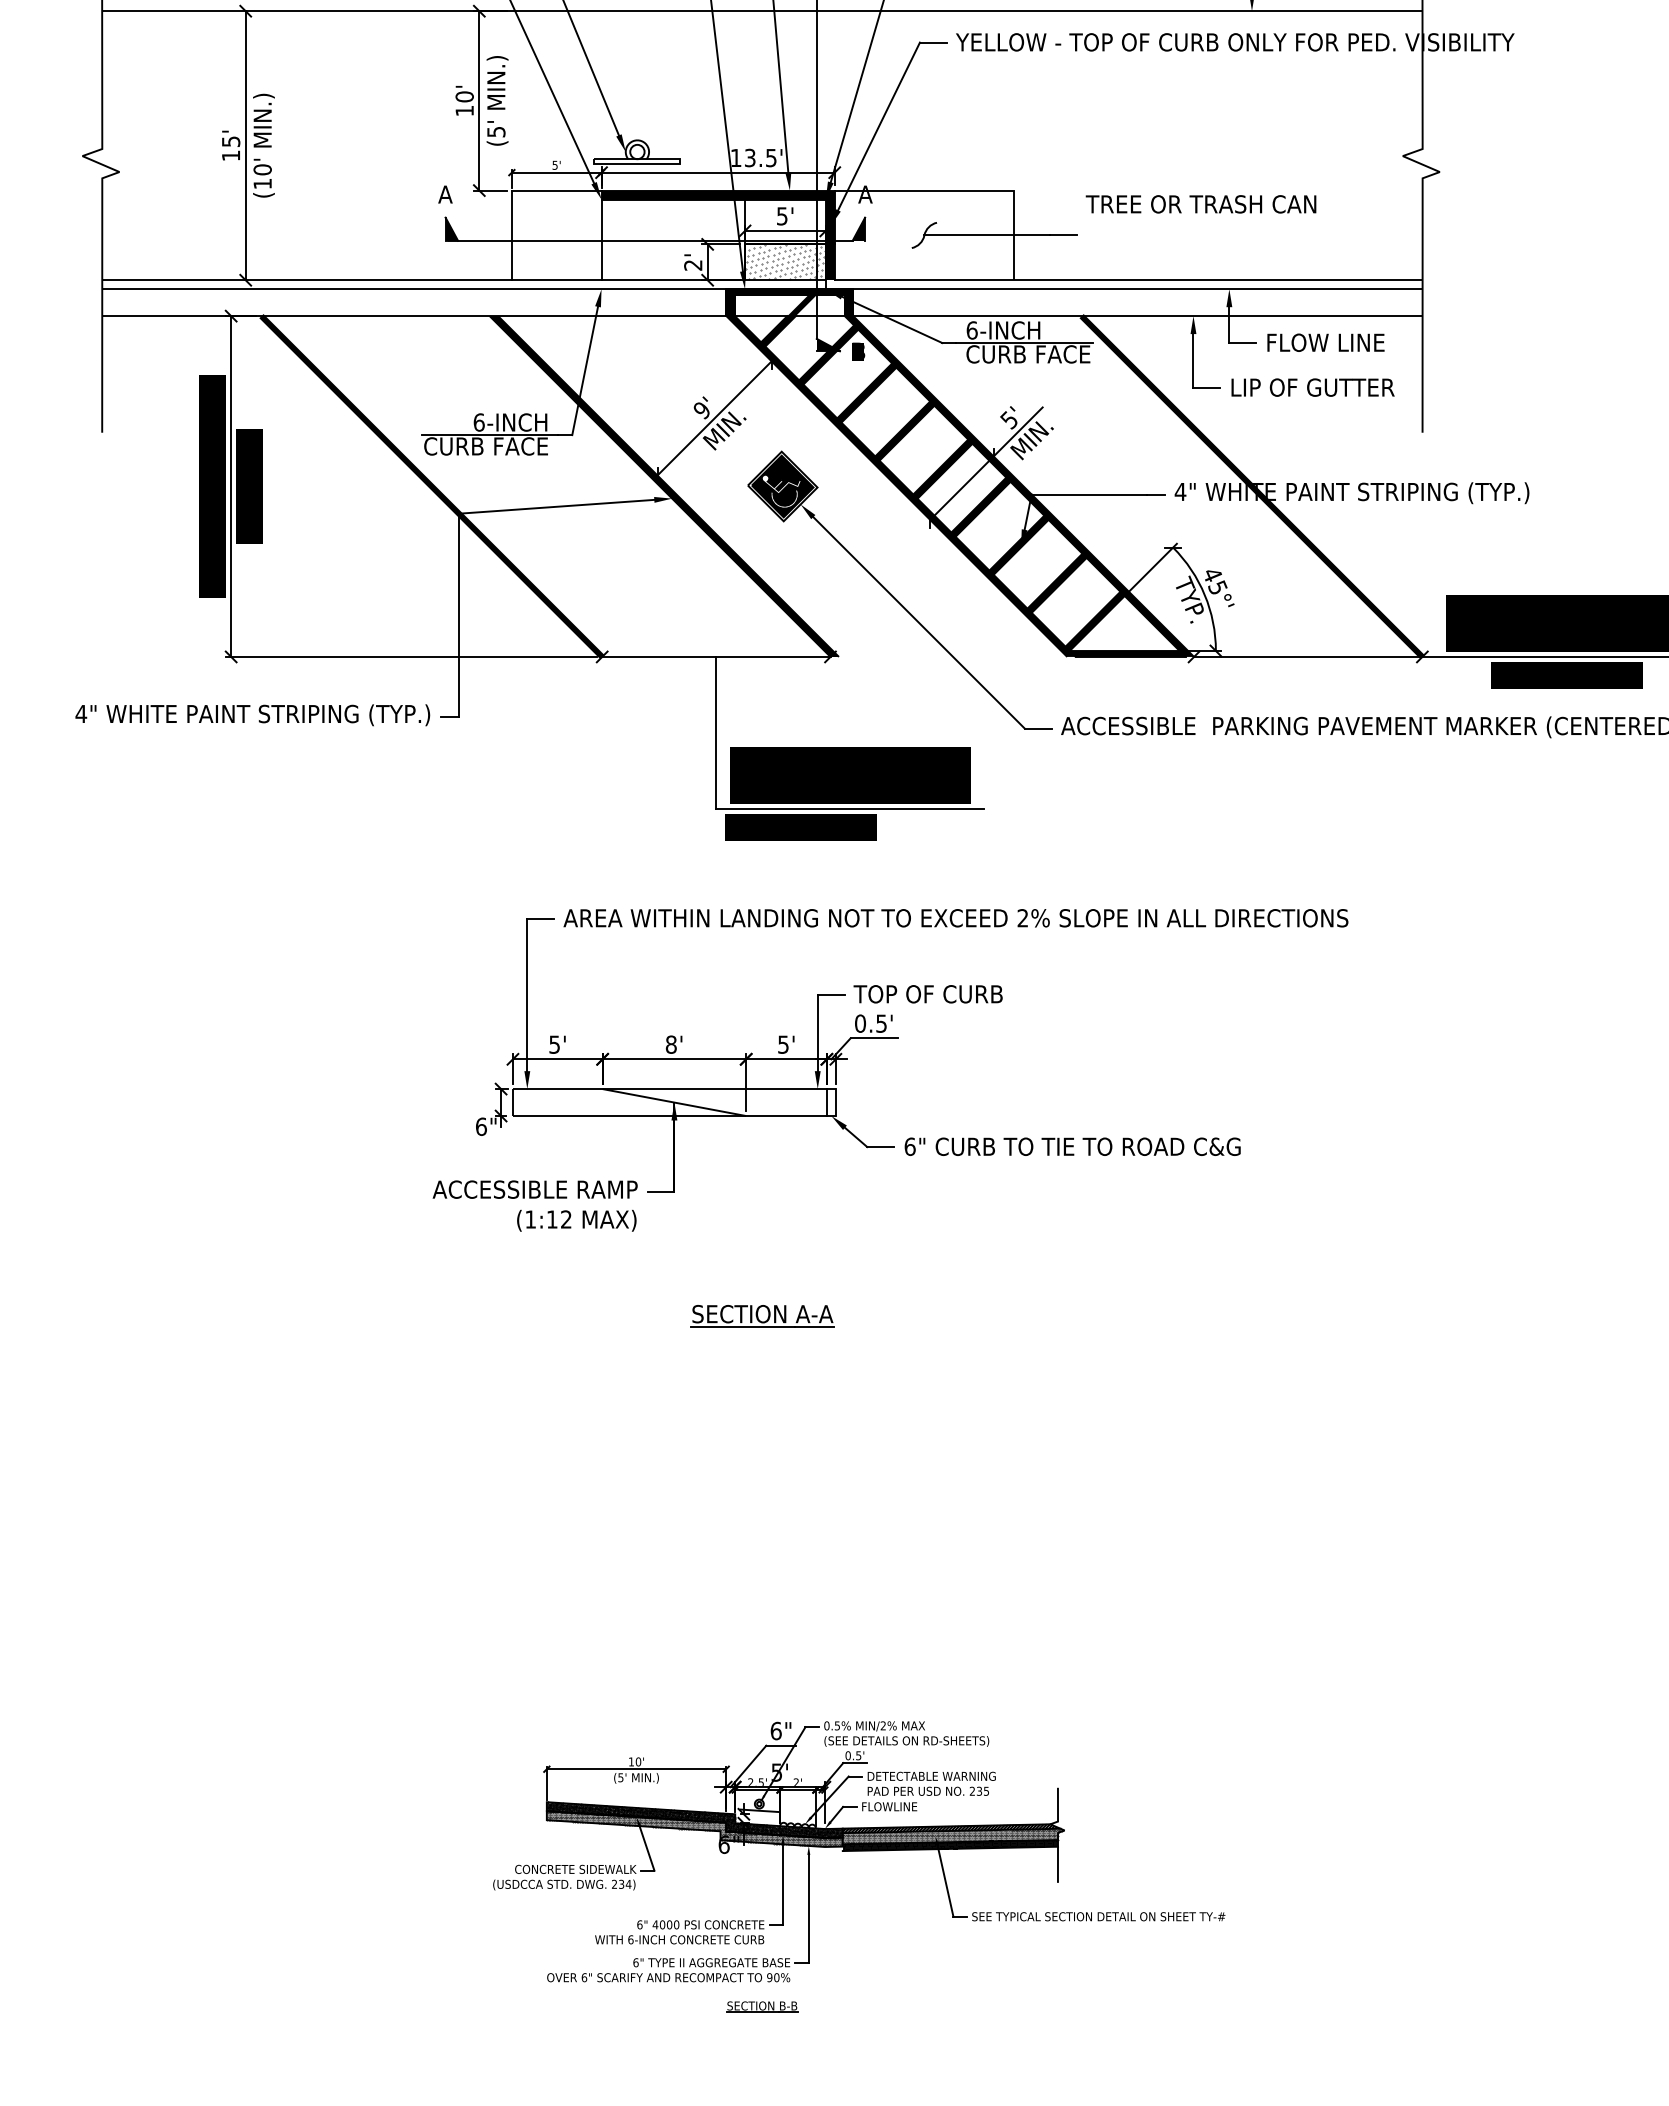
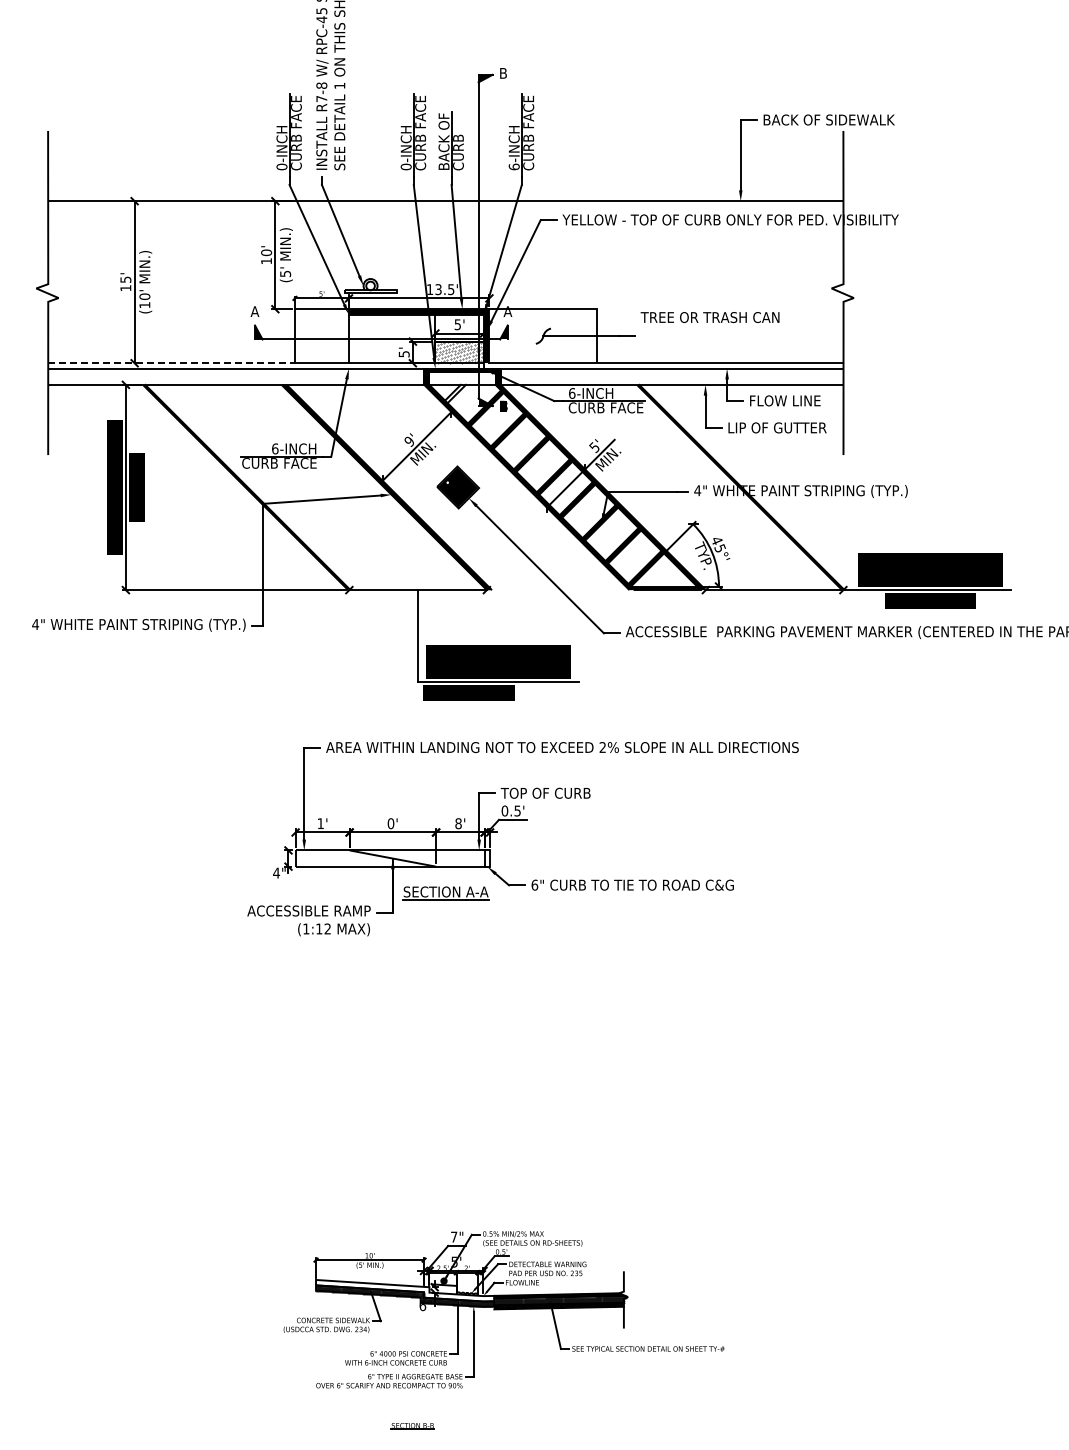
text: (692, 265) -> (403, 354), 2' -> 5'
line: (308, 280) -> (172, 363), solid -> dashed
fill: (788, 320) -> (461, 387), removed
text: (554, 1044) -> (320, 823), 5' -> 1'
text: (670, 1044) -> (390, 823), 8' -> 0'
text: (783, 1044) -> (458, 823), 5' -> 8'
text: (481, 1125) -> (276, 872), 6" -> 4"
part: (761, 1316) -> (445, 893), moved
text: (776, 1730) -> (454, 1236), 6" -> 7"
hatch: (695, 1819) -> (405, 1290), removed
part: (761, 2007) -> (412, 1426), moved

